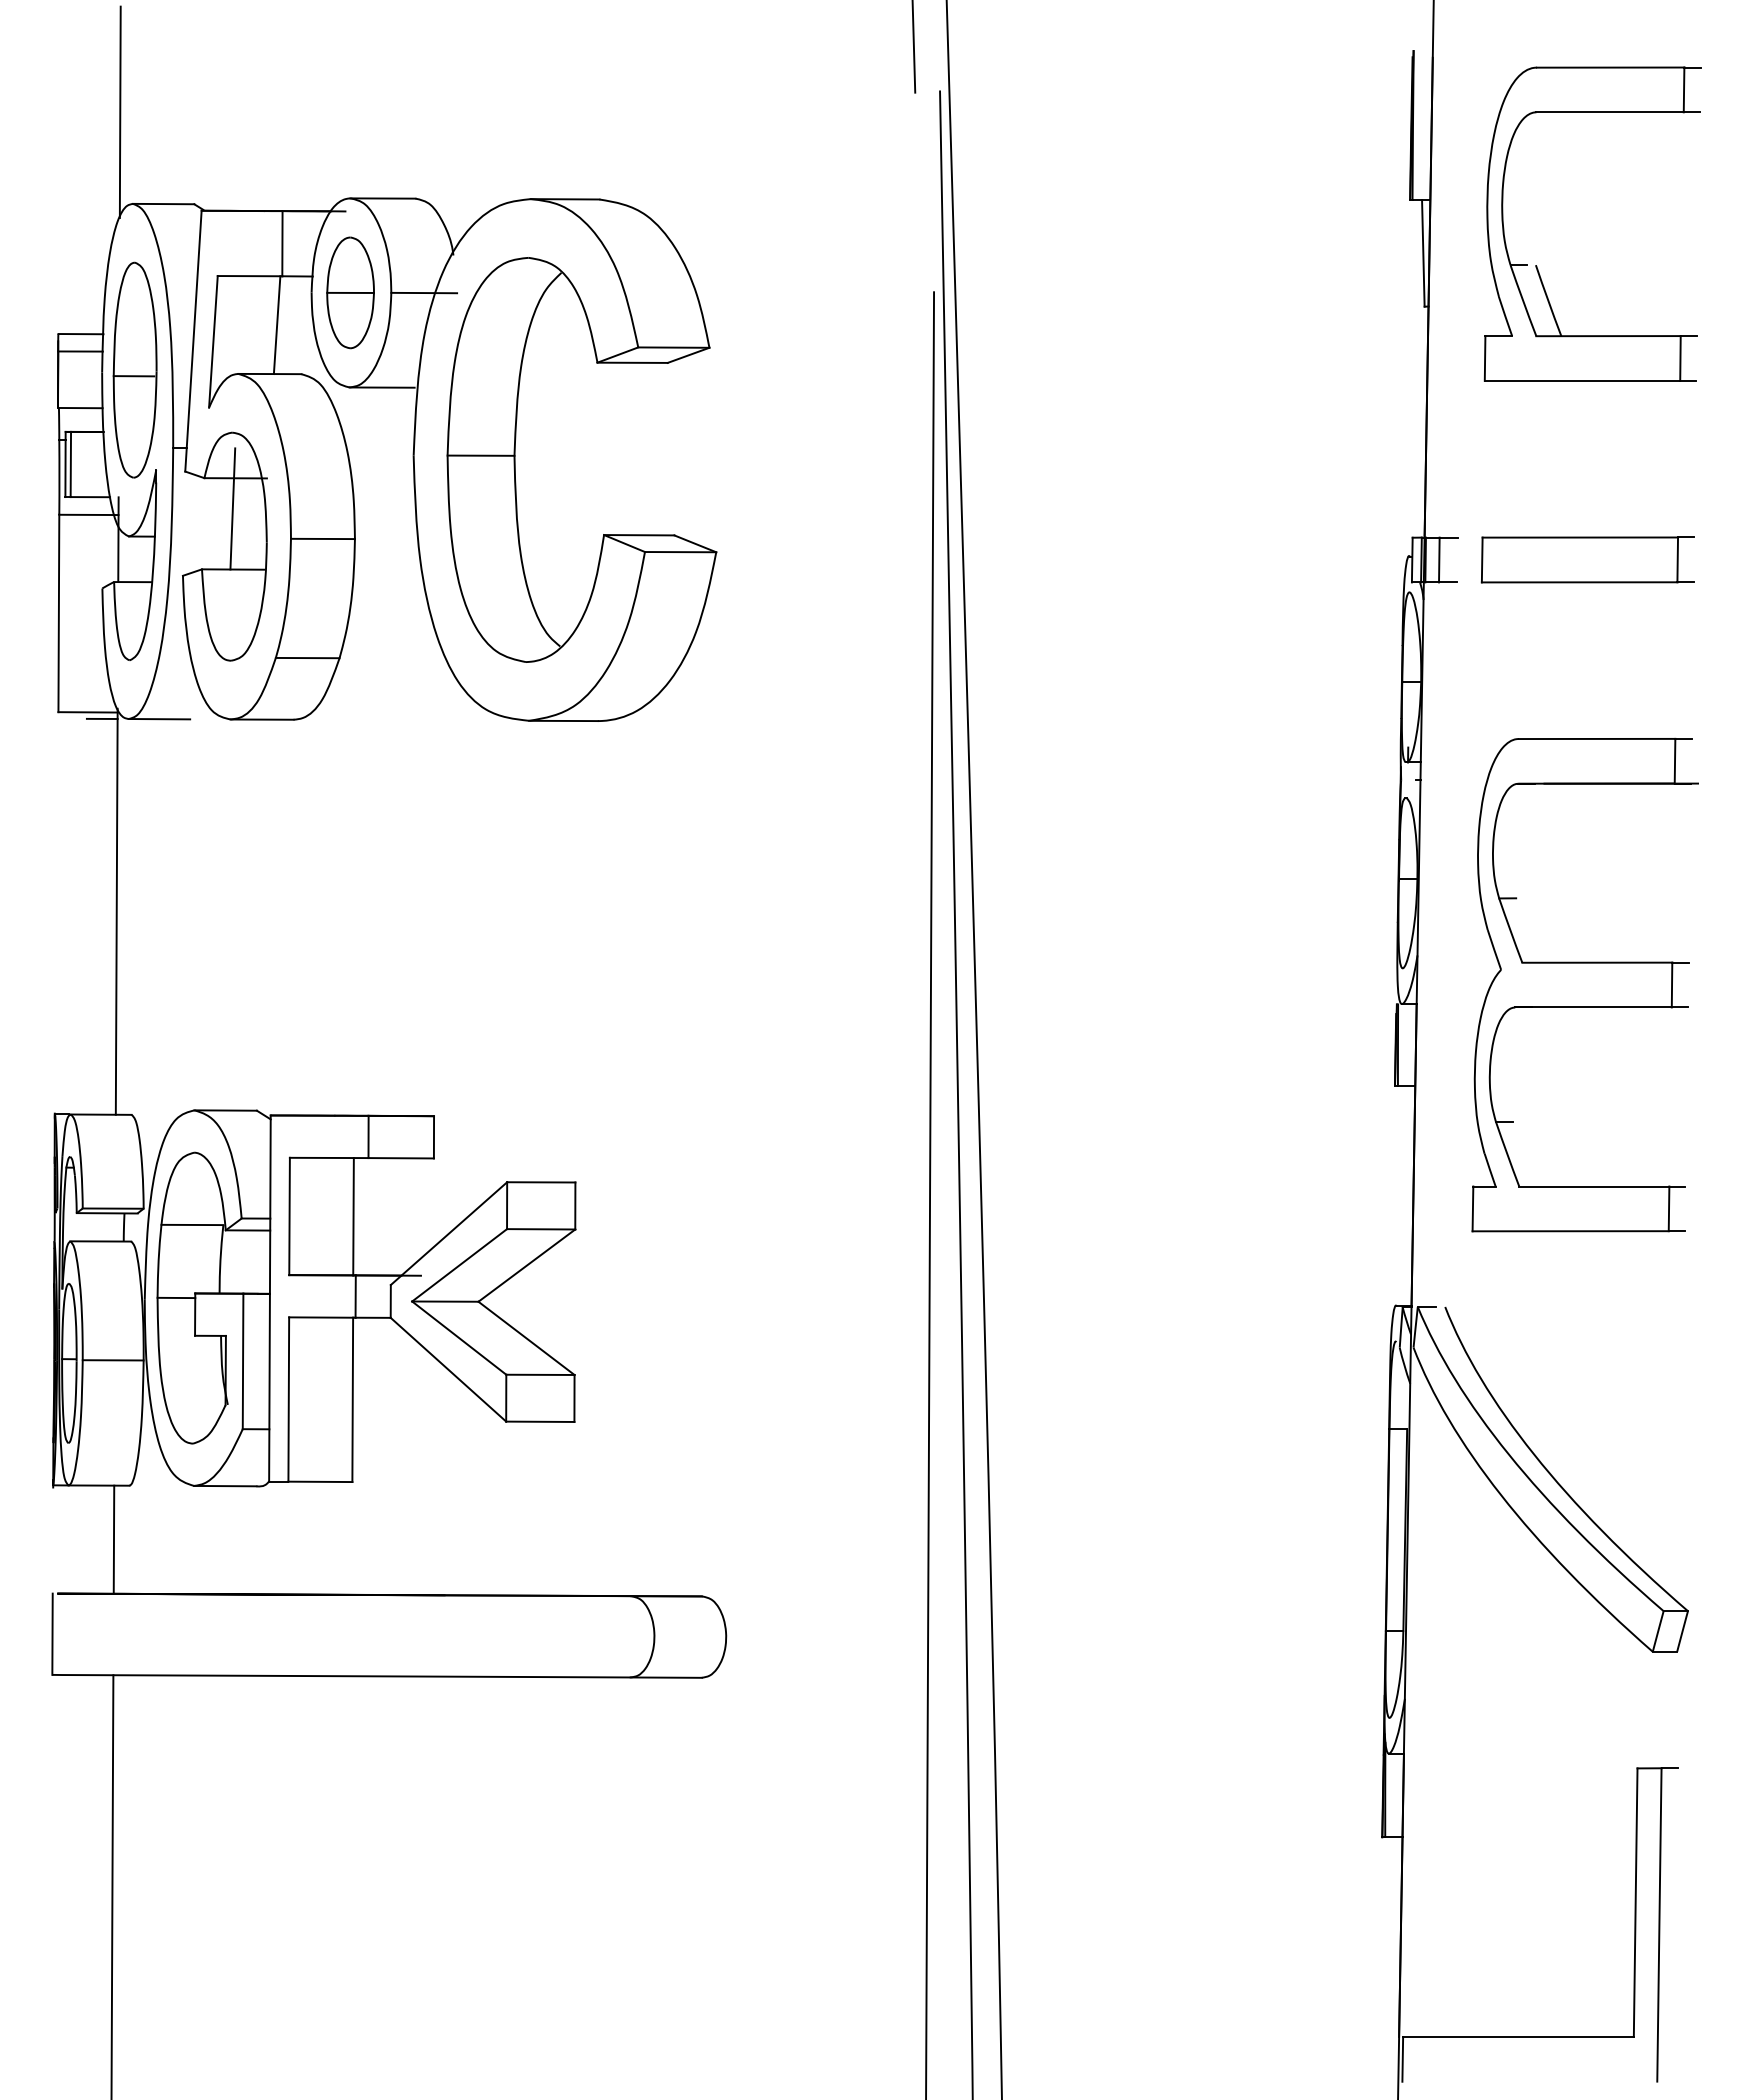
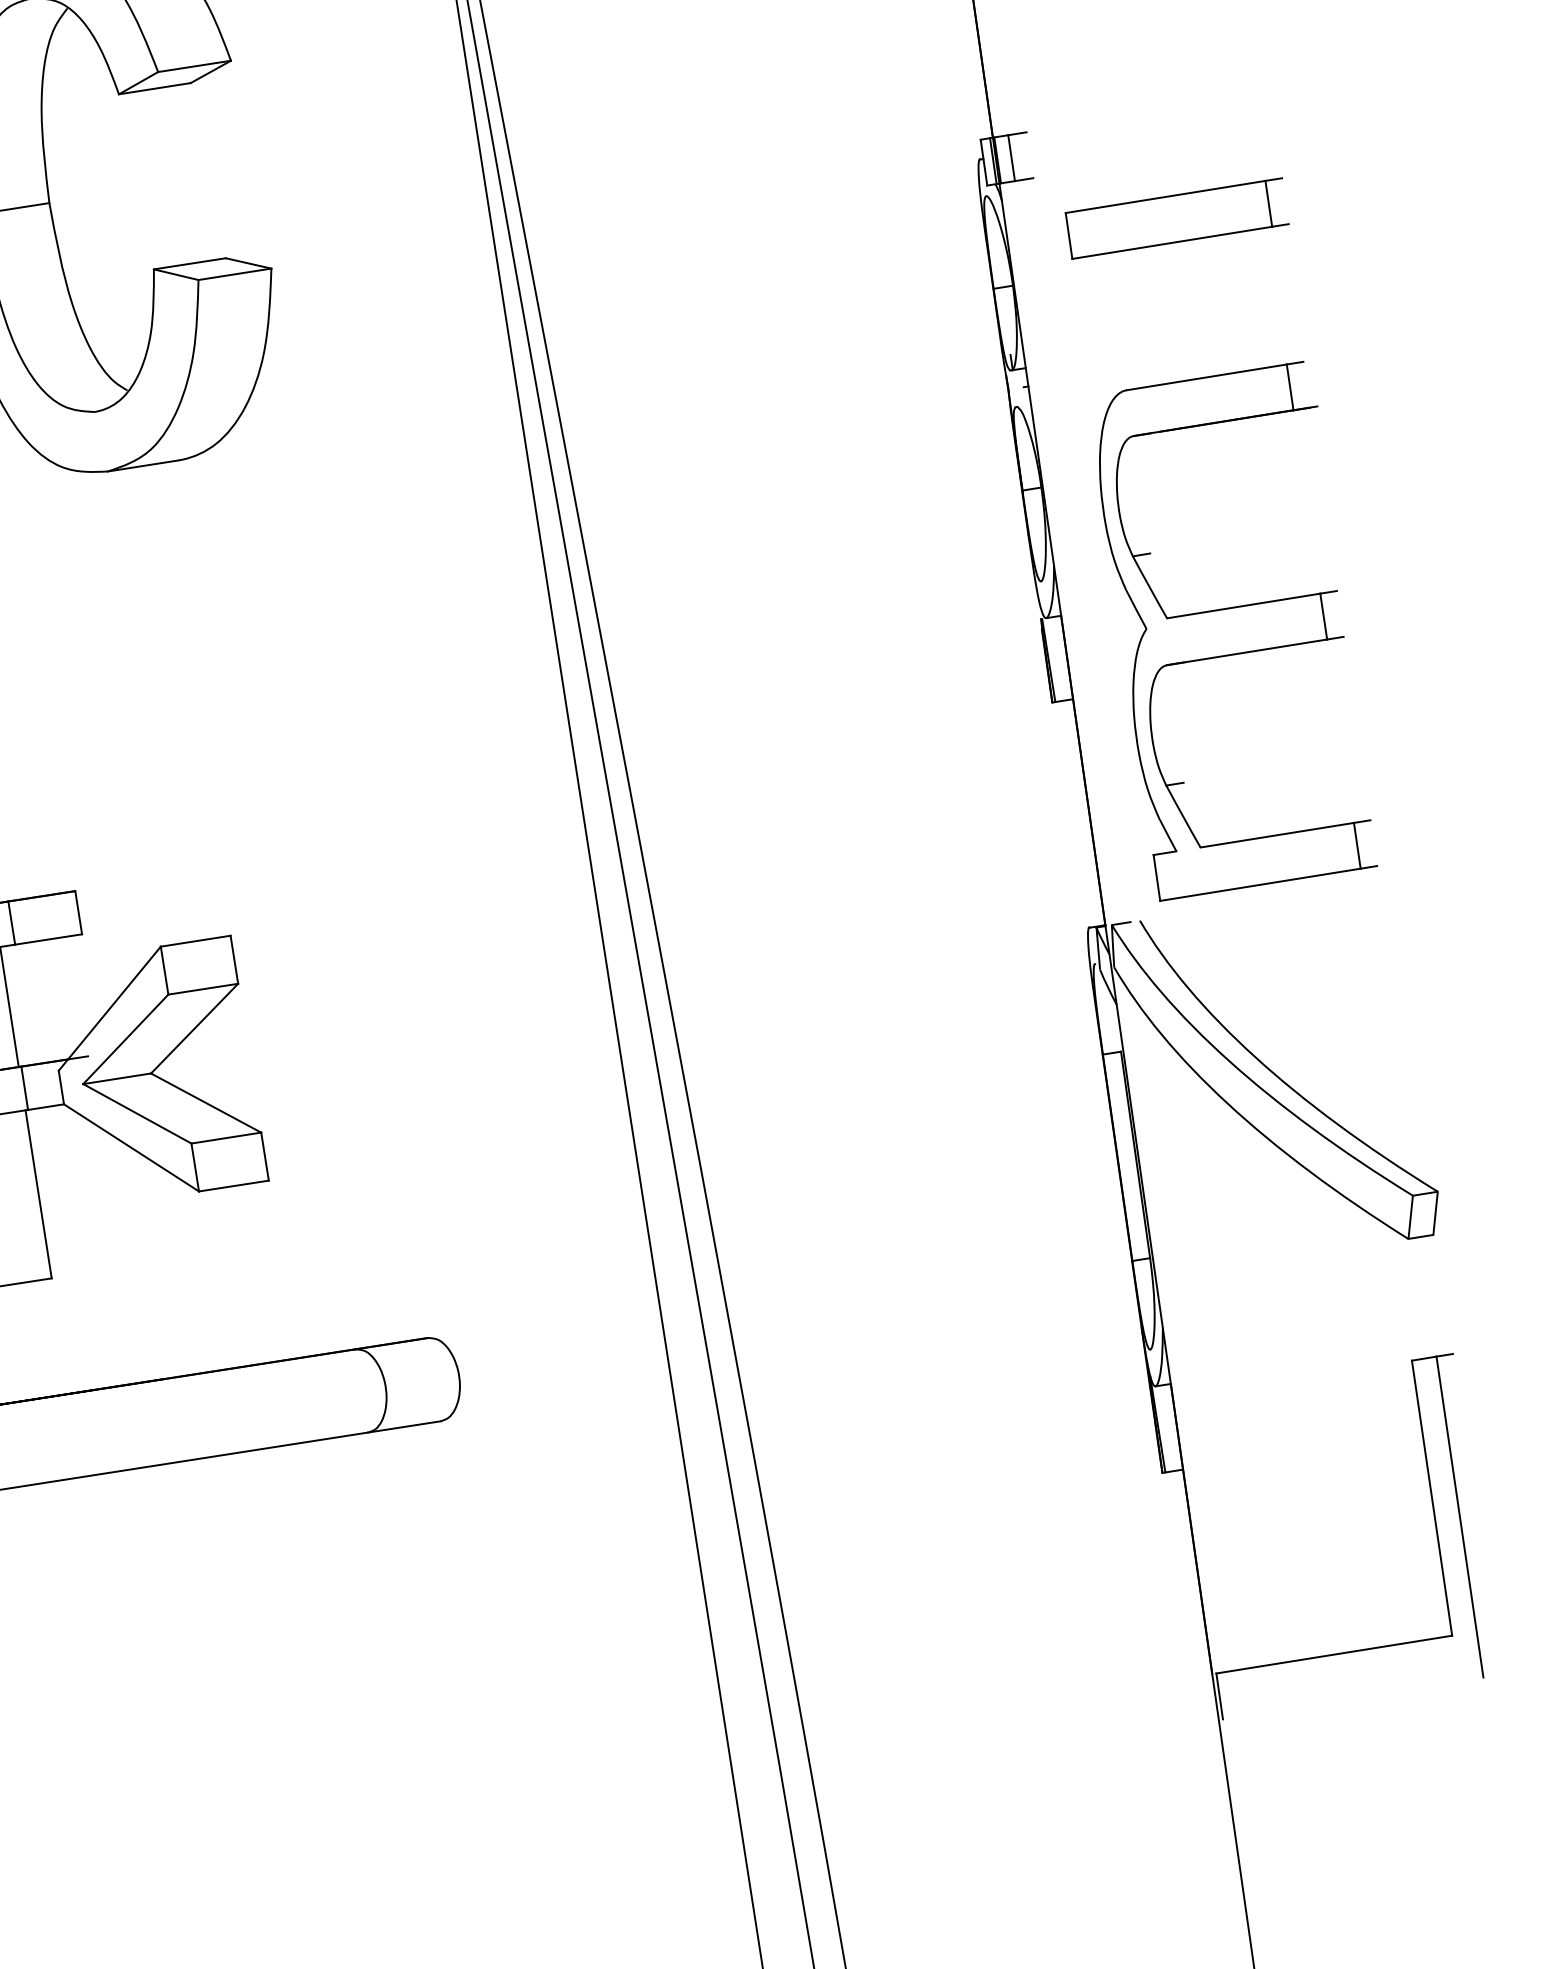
part: (1587, 559) -> (1176, 218), moved
part: (1584, 984) -> (1234, 630), moved

